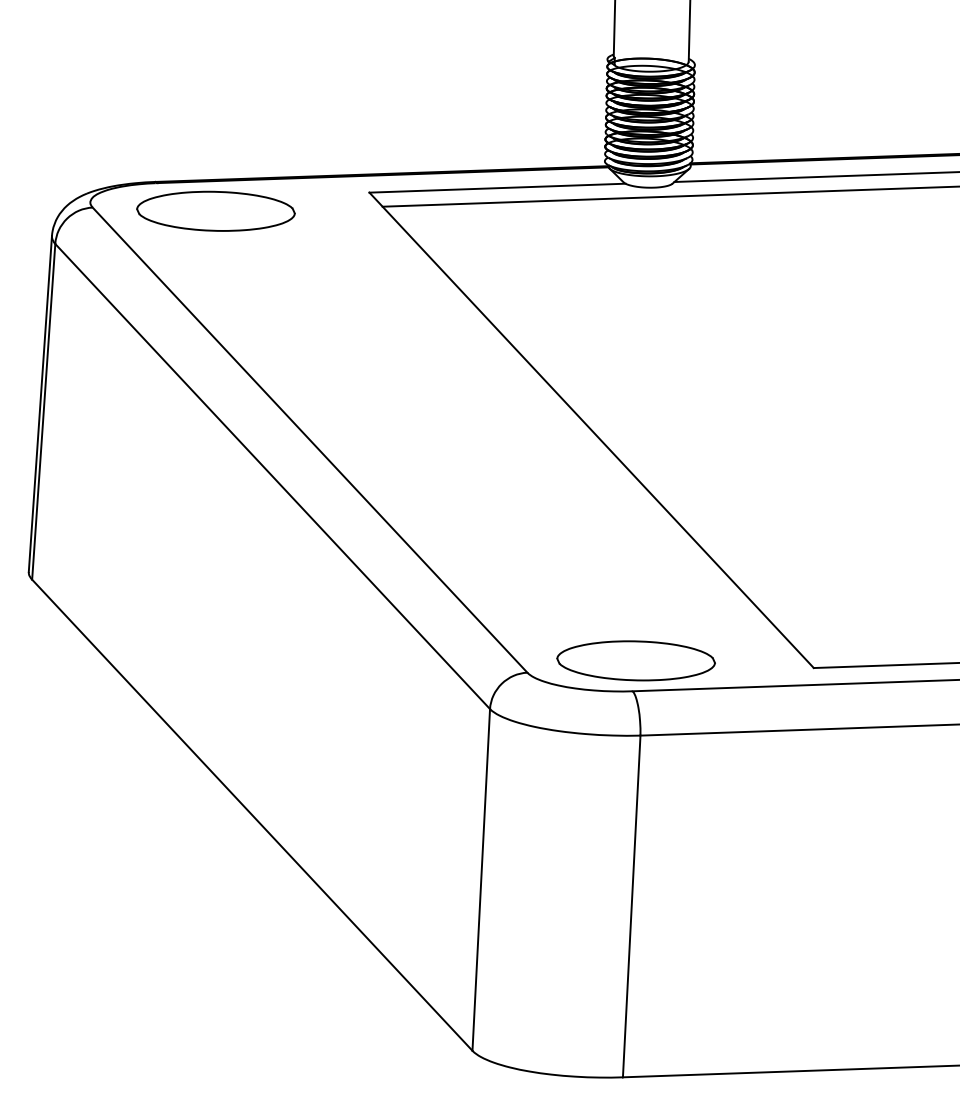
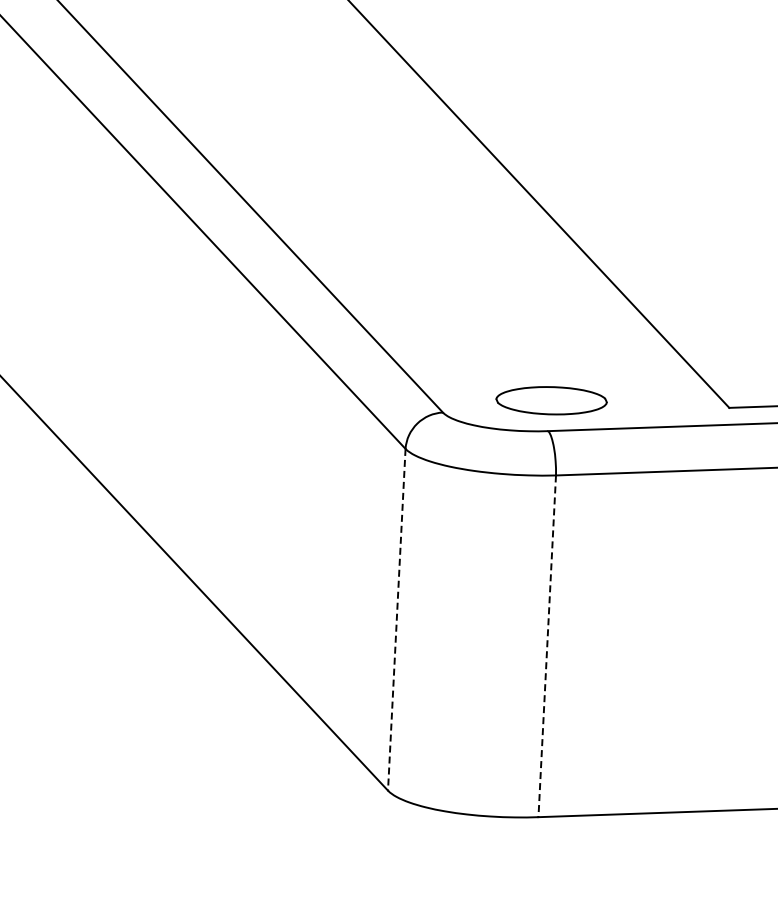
part: (635, 660) -> (551, 400), size x0.7
line: (481, 880) -> (397, 620), solid -> dashed
line: (631, 906) -> (547, 646), solid -> dashed

